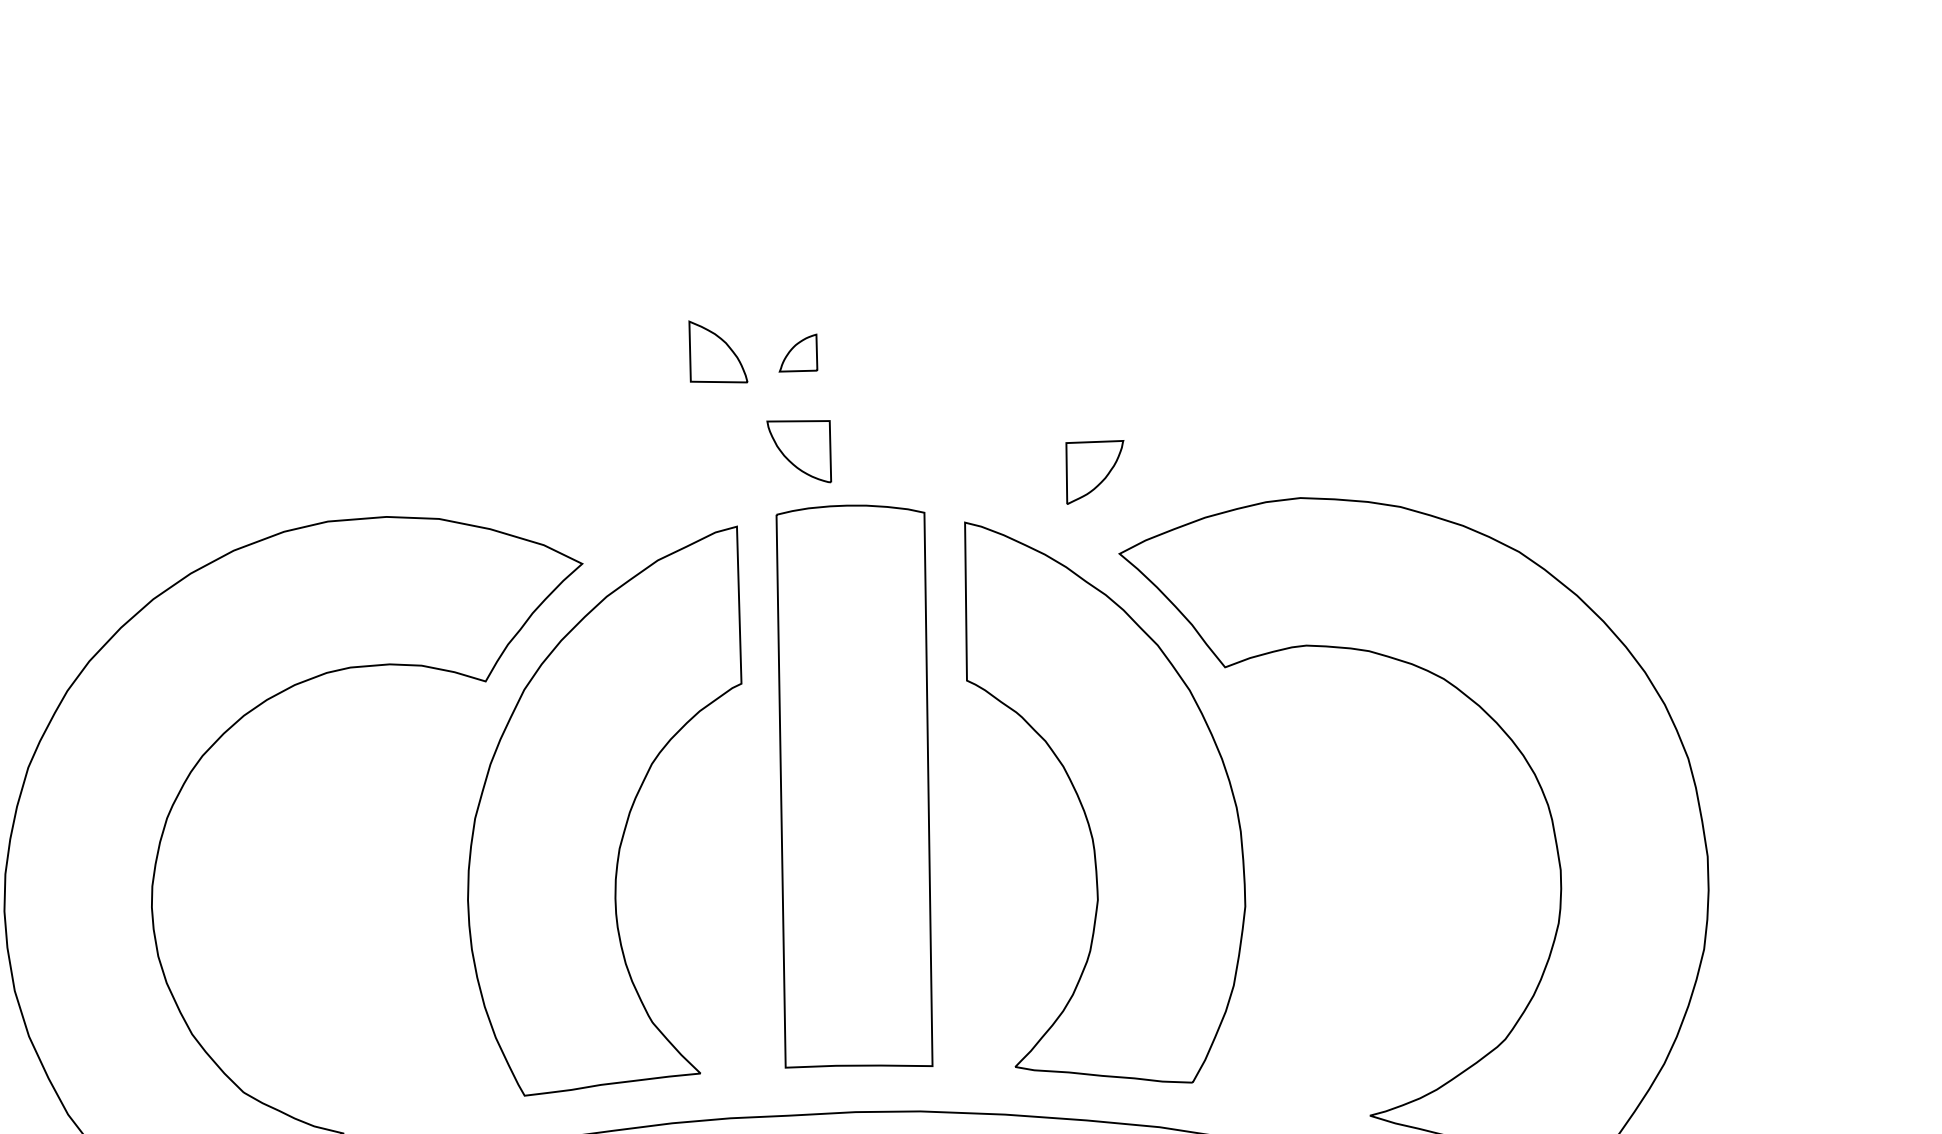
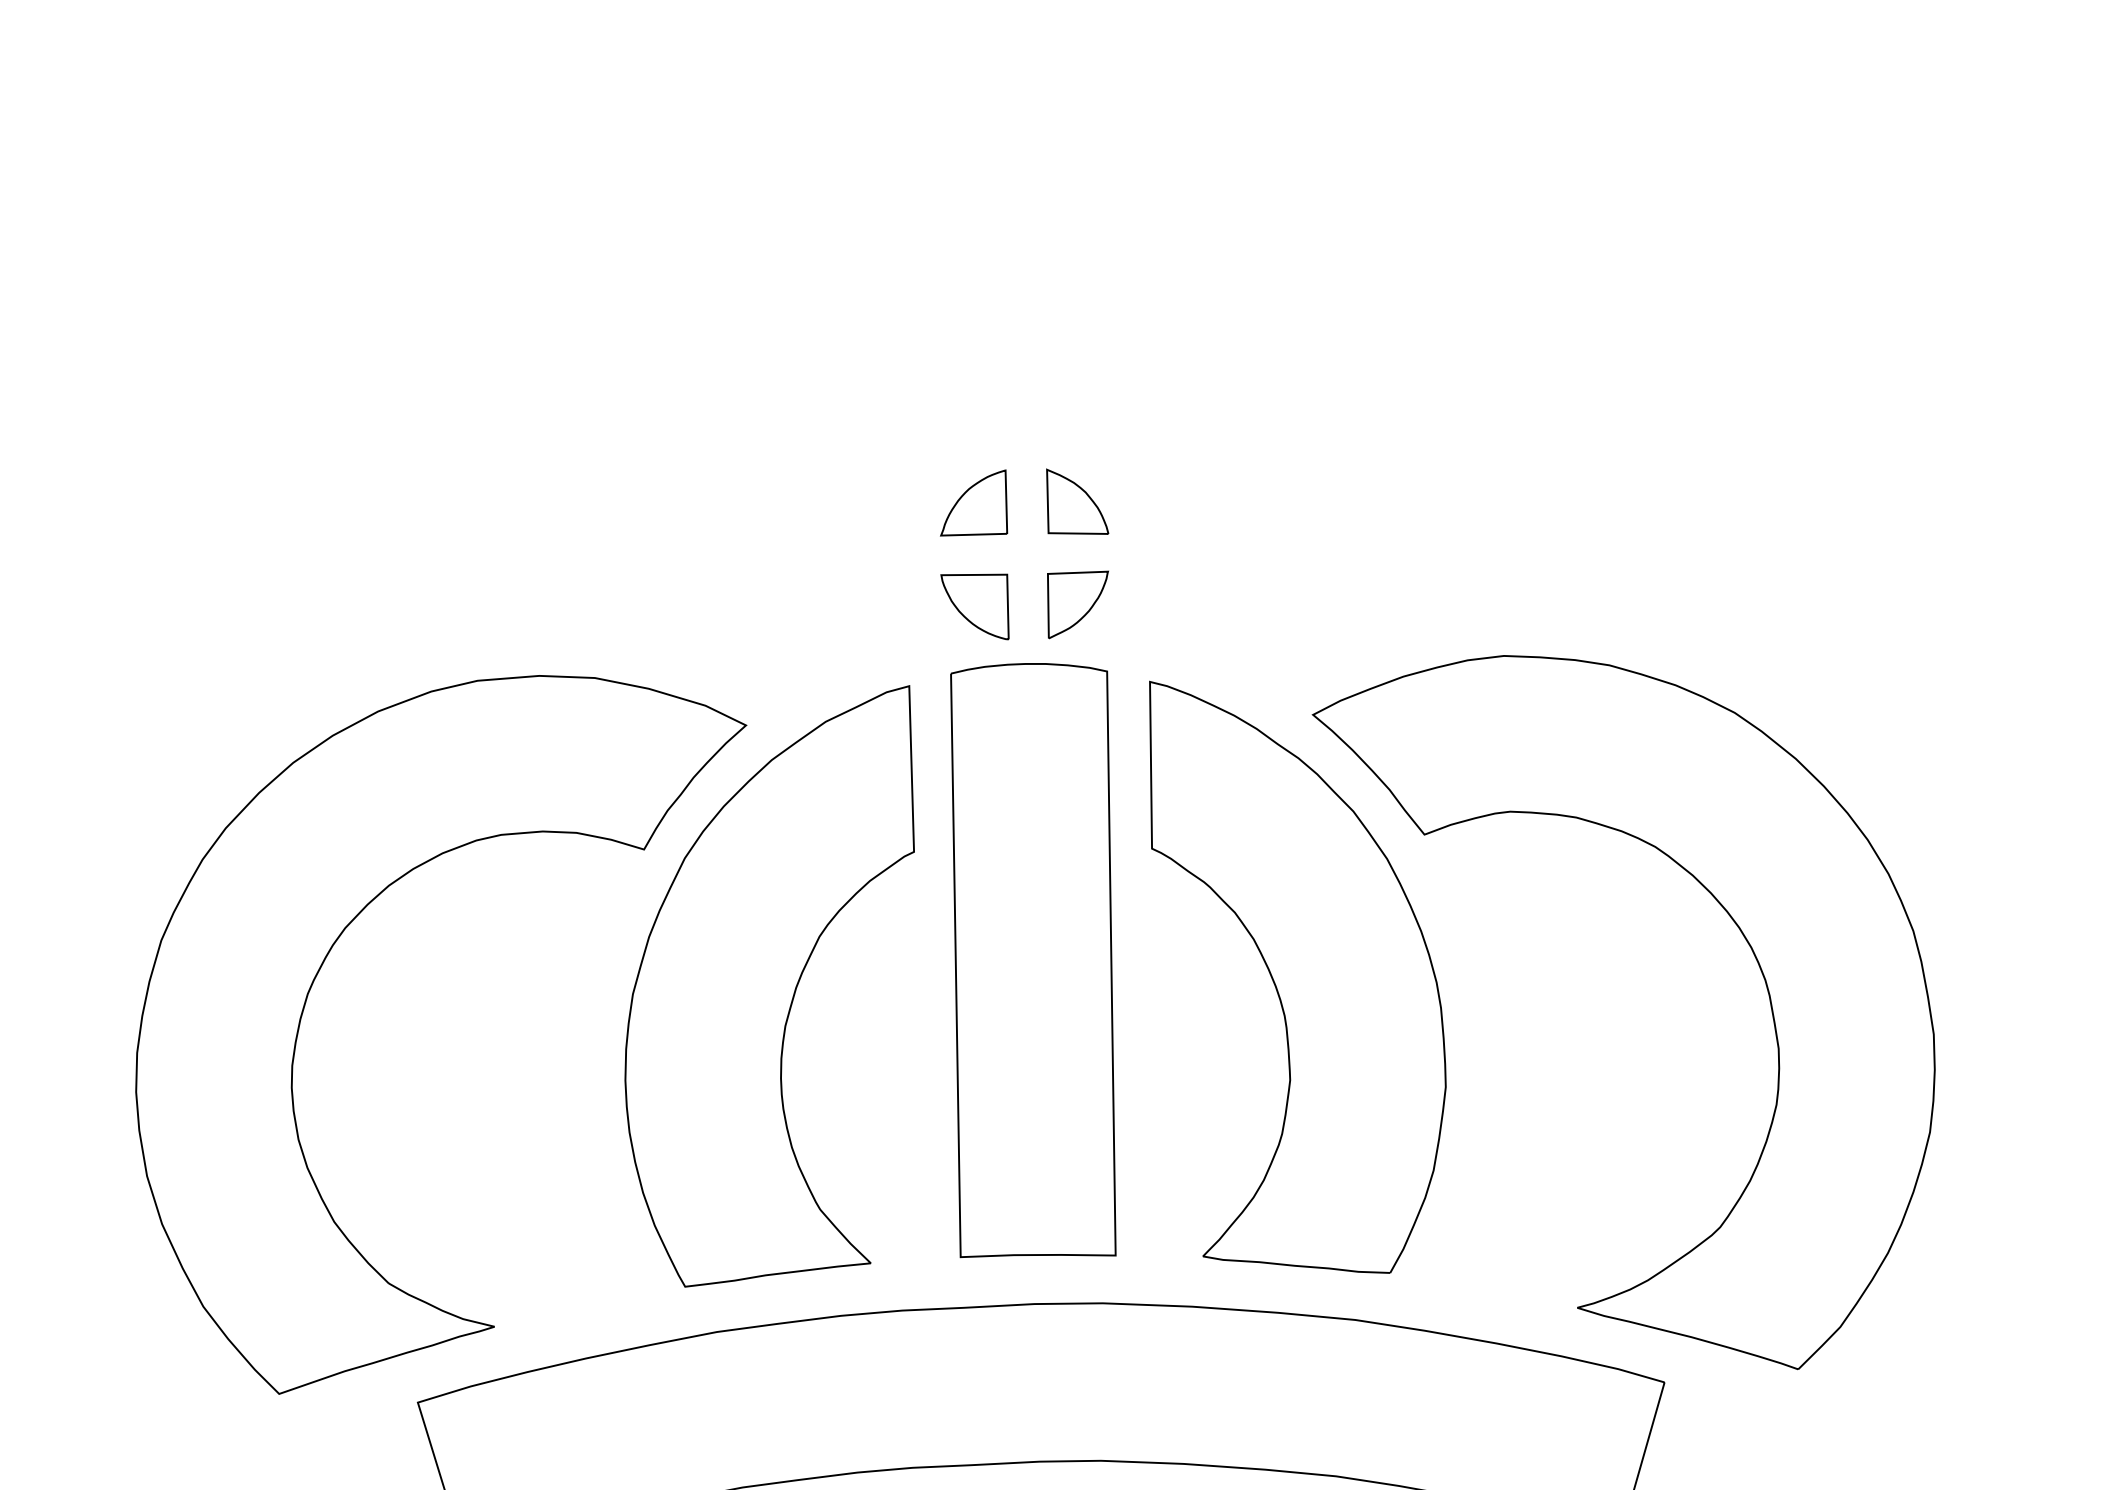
part: (718, 351) -> (1077, 501), moved
part: (798, 352) -> (974, 502), size x1.67
part: (1094, 472) -> (1077, 604), moved

